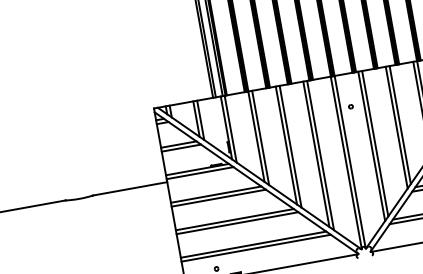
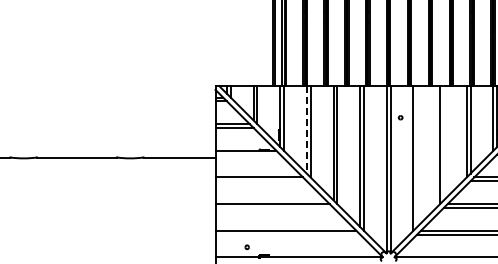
line: (399, 125) -> (443, 143), removed
line: (255, 136) -> (306, 129), solid -> dashed
line: (375, 143) -> (417, 156), removed
line: (199, 173) -> (247, 154), removed
line: (218, 198) -> (260, 181), removed
line: (237, 222) -> (274, 207), removed
line: (255, 248) -> (287, 234), removed

